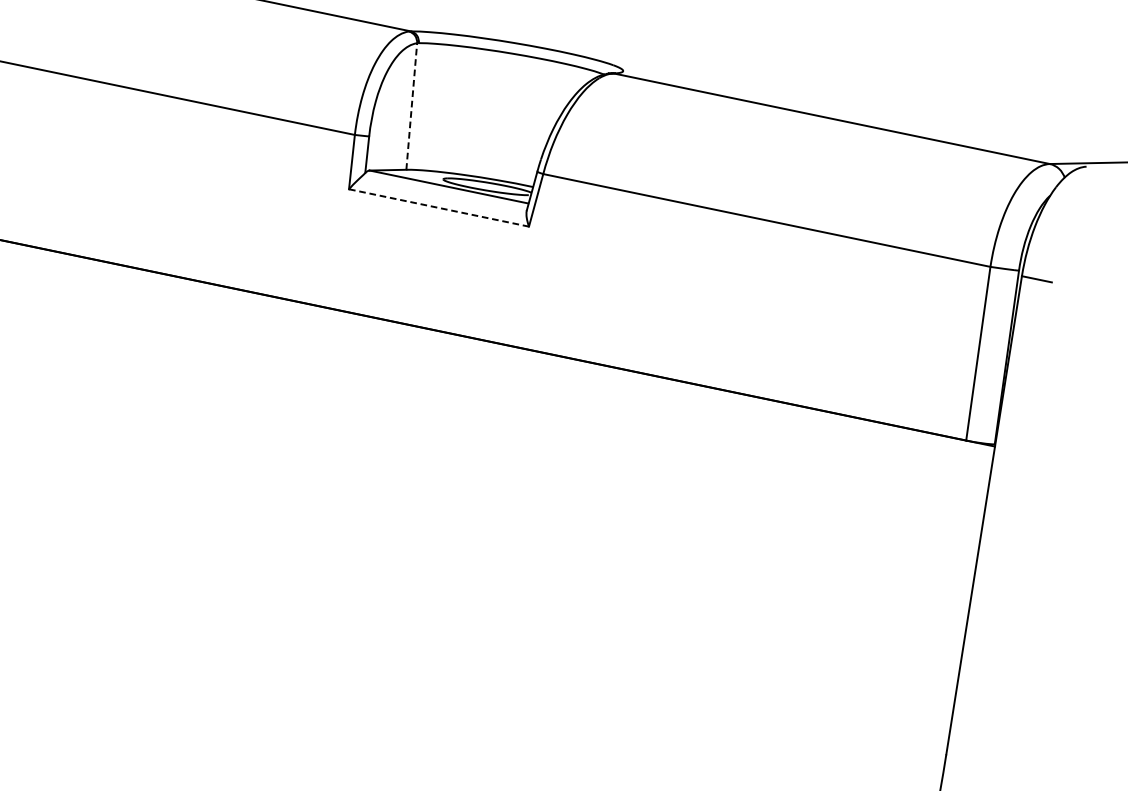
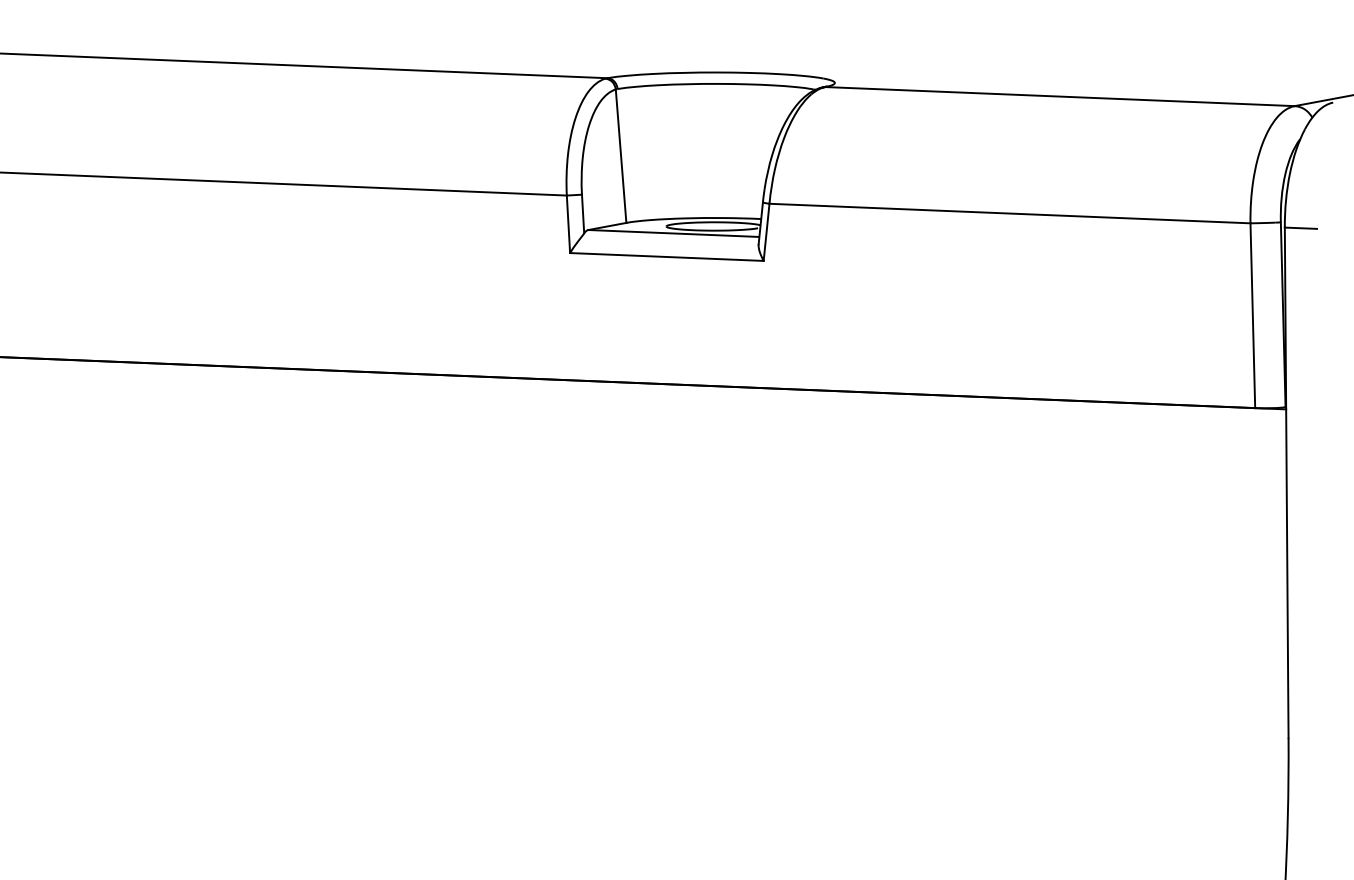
line: (412, 106) -> (621, 156), dashed -> solid
line: (438, 208) -> (666, 257), dashed -> solid

